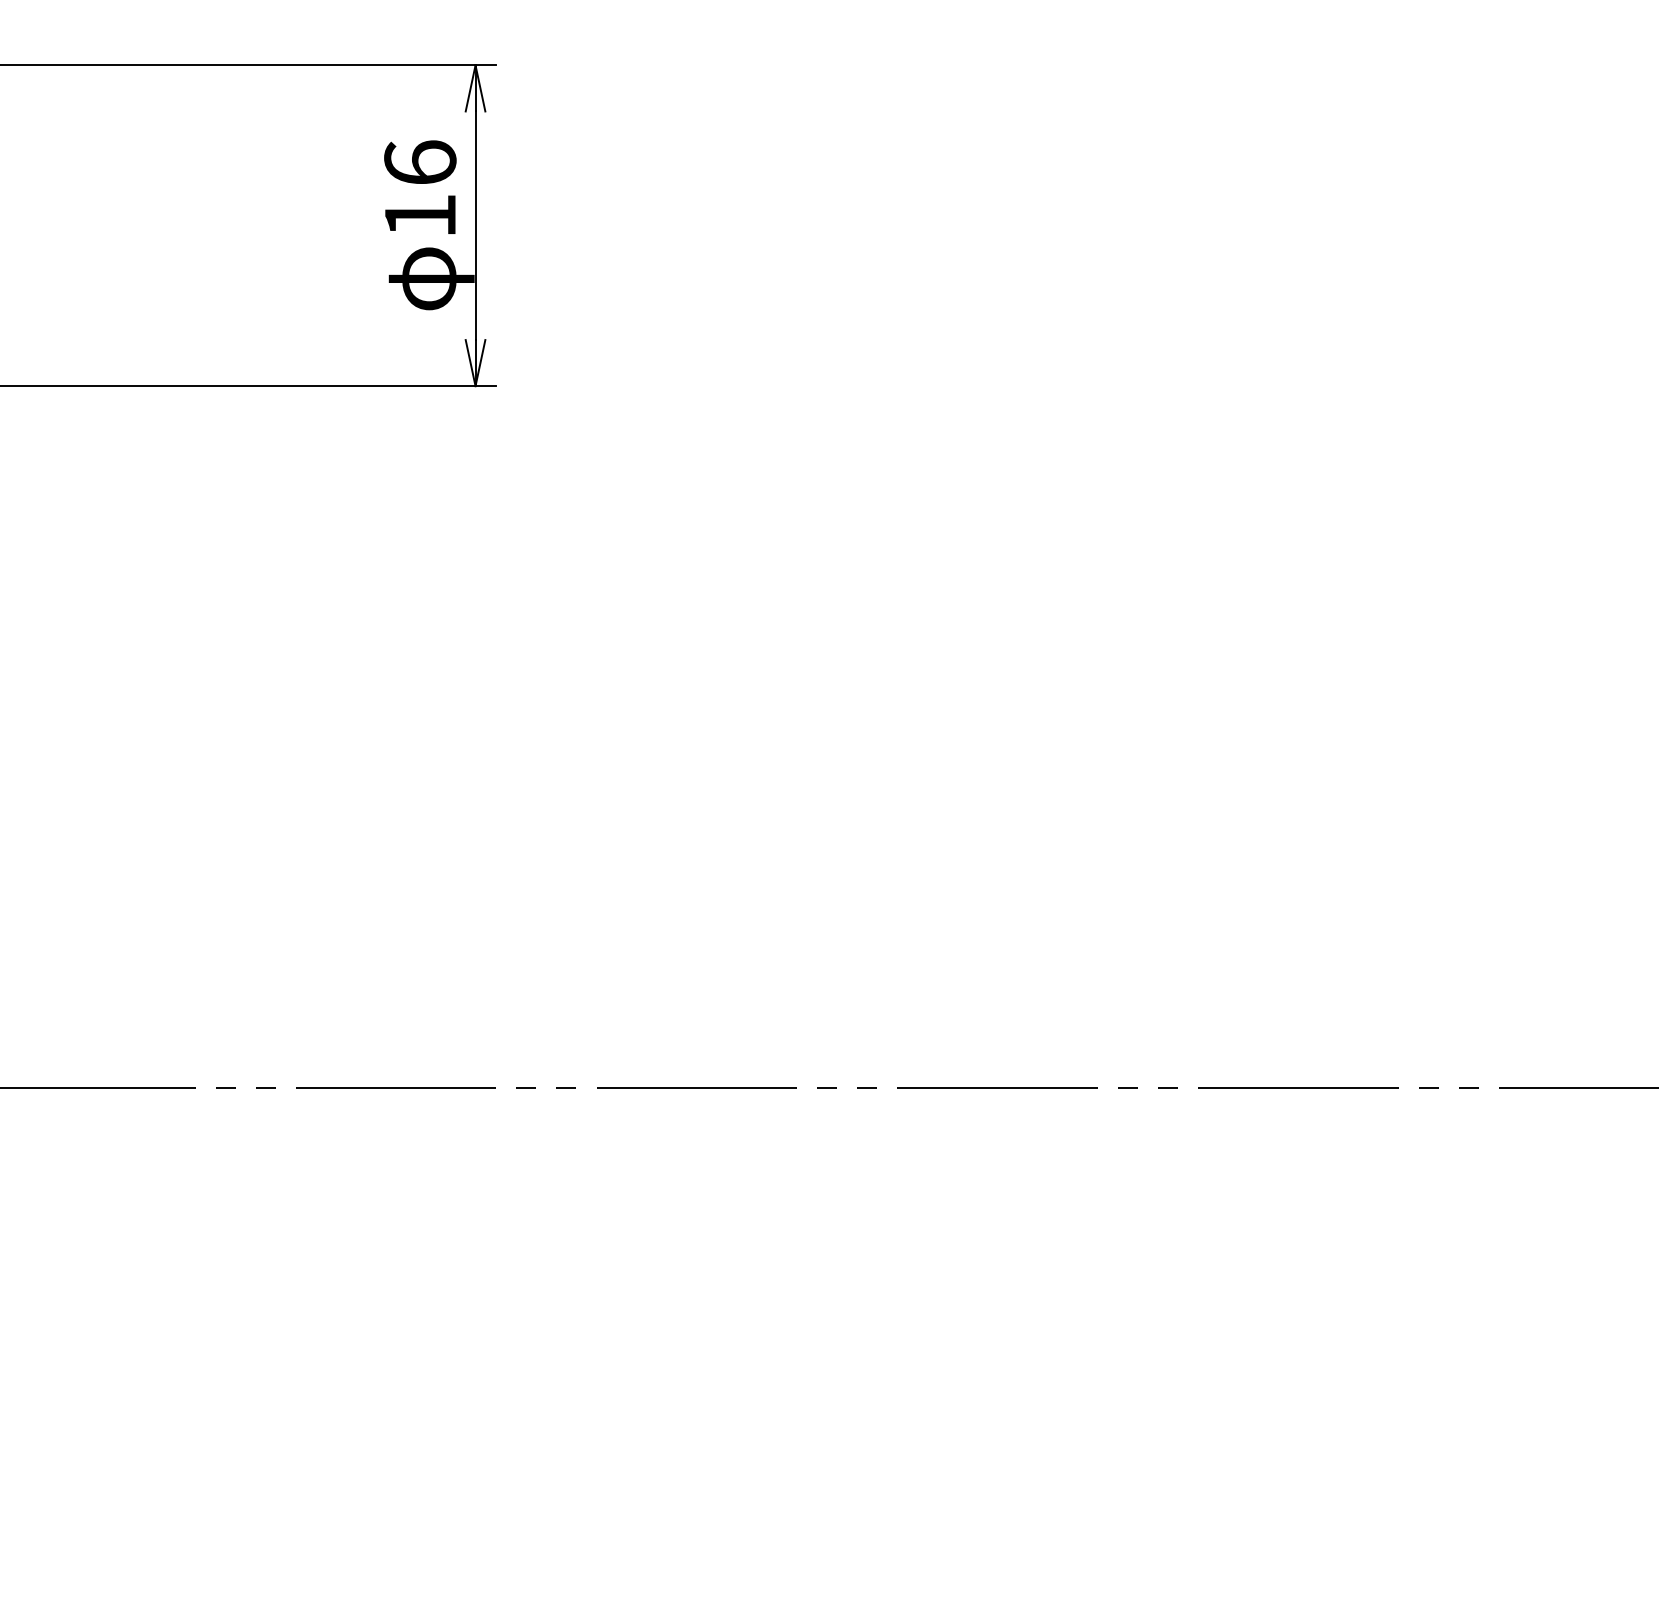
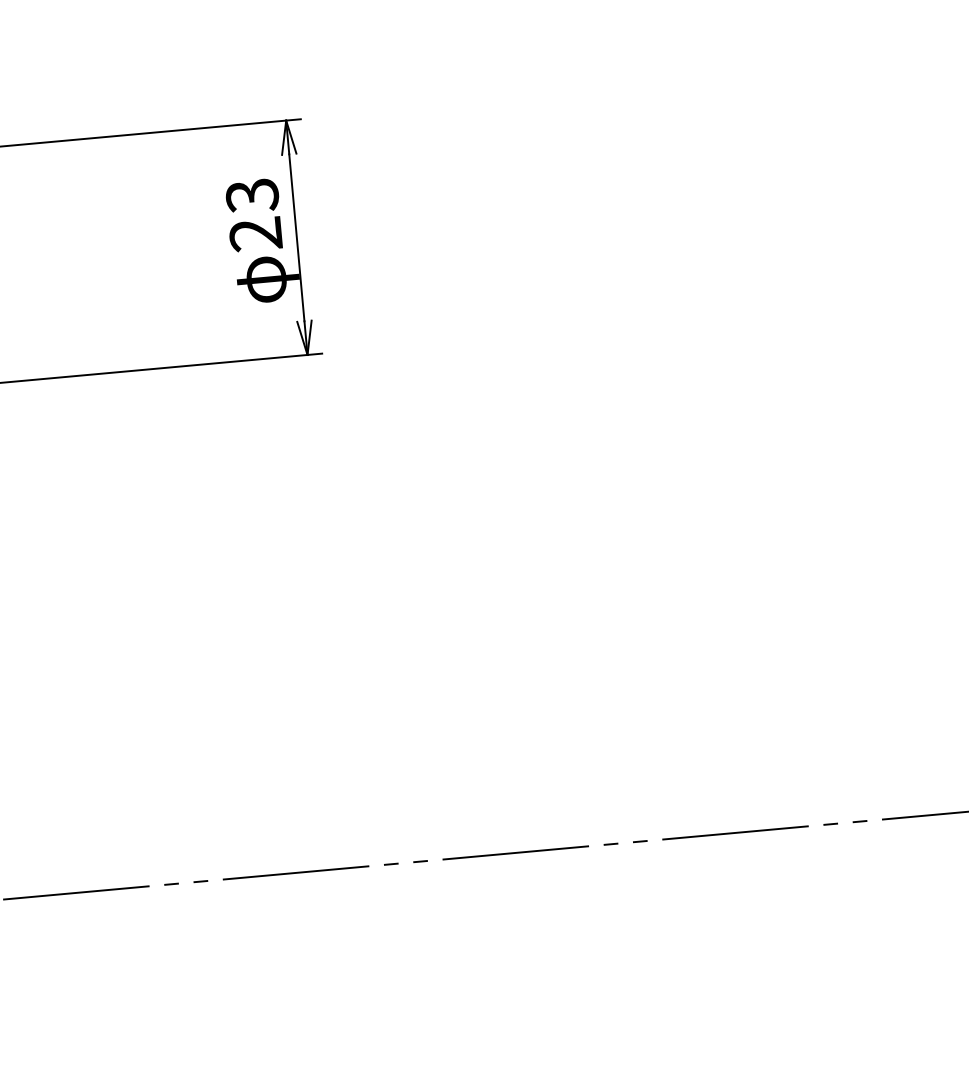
text: (420, 189) -> (254, 214), 16 -> 23

